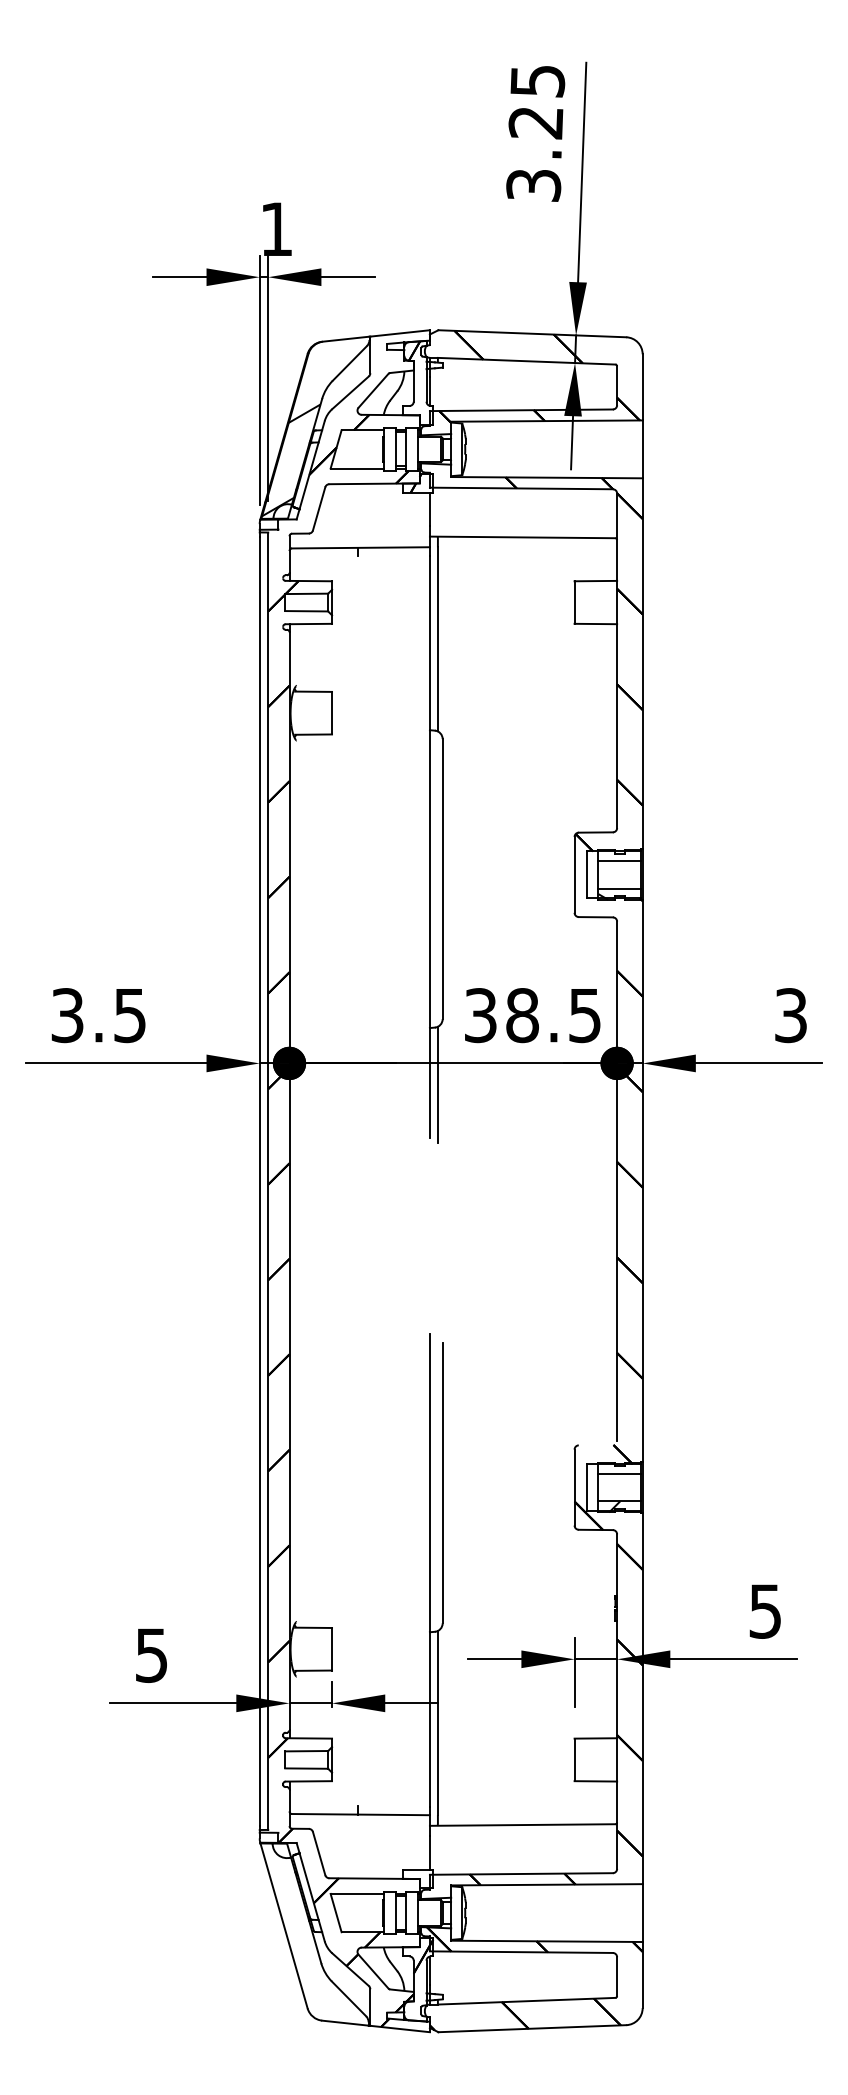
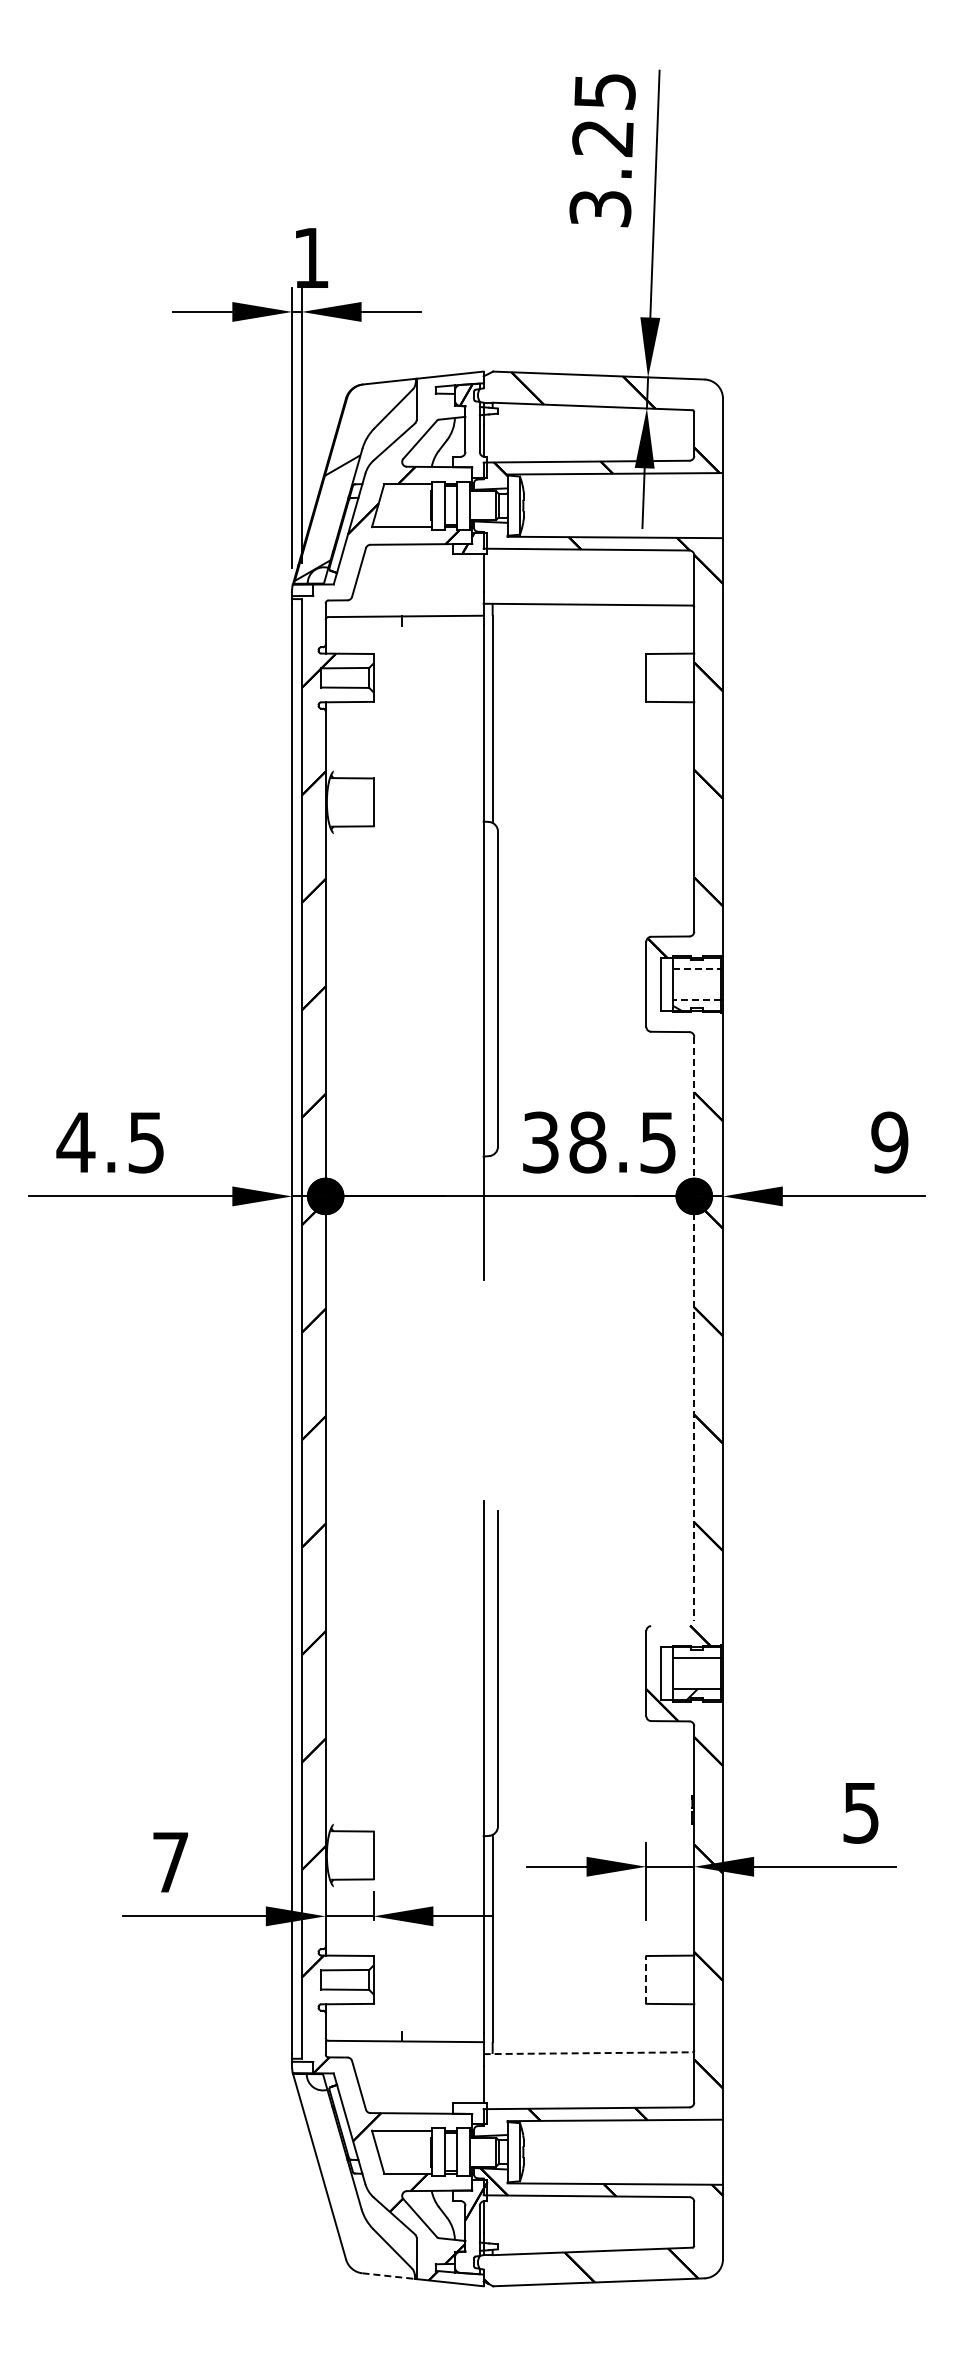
line: (620, 860) -> (697, 968), solid -> dashed
line: (620, 888) -> (697, 999), solid -> dashed
text: (67, 1015) -> (75, 1142), 3.5 -> 4.5
text: (790, 1015) -> (889, 1142), 3 -> 9
line: (437, 1084) -> (492, 1220), removed
line: (617, 1181) -> (694, 1329), solid -> dashed
text: (151, 1655) -> (170, 1862), 5 -> 7
line: (574, 1759) -> (646, 1979), solid -> dashed
line: (523, 1825) -> (588, 2053), solid -> dashed
line: (346, 2023) -> (389, 2276), solid -> dashed

